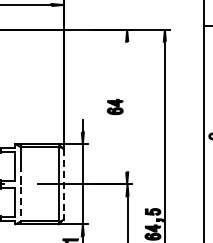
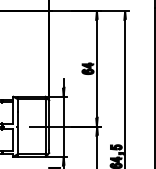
line: (127, 106) -> (97, 68), added
line: (63, 182) -> (49, 125), dashed -> solid
line: (21, 194) -> (17, 134), dashed -> solid

